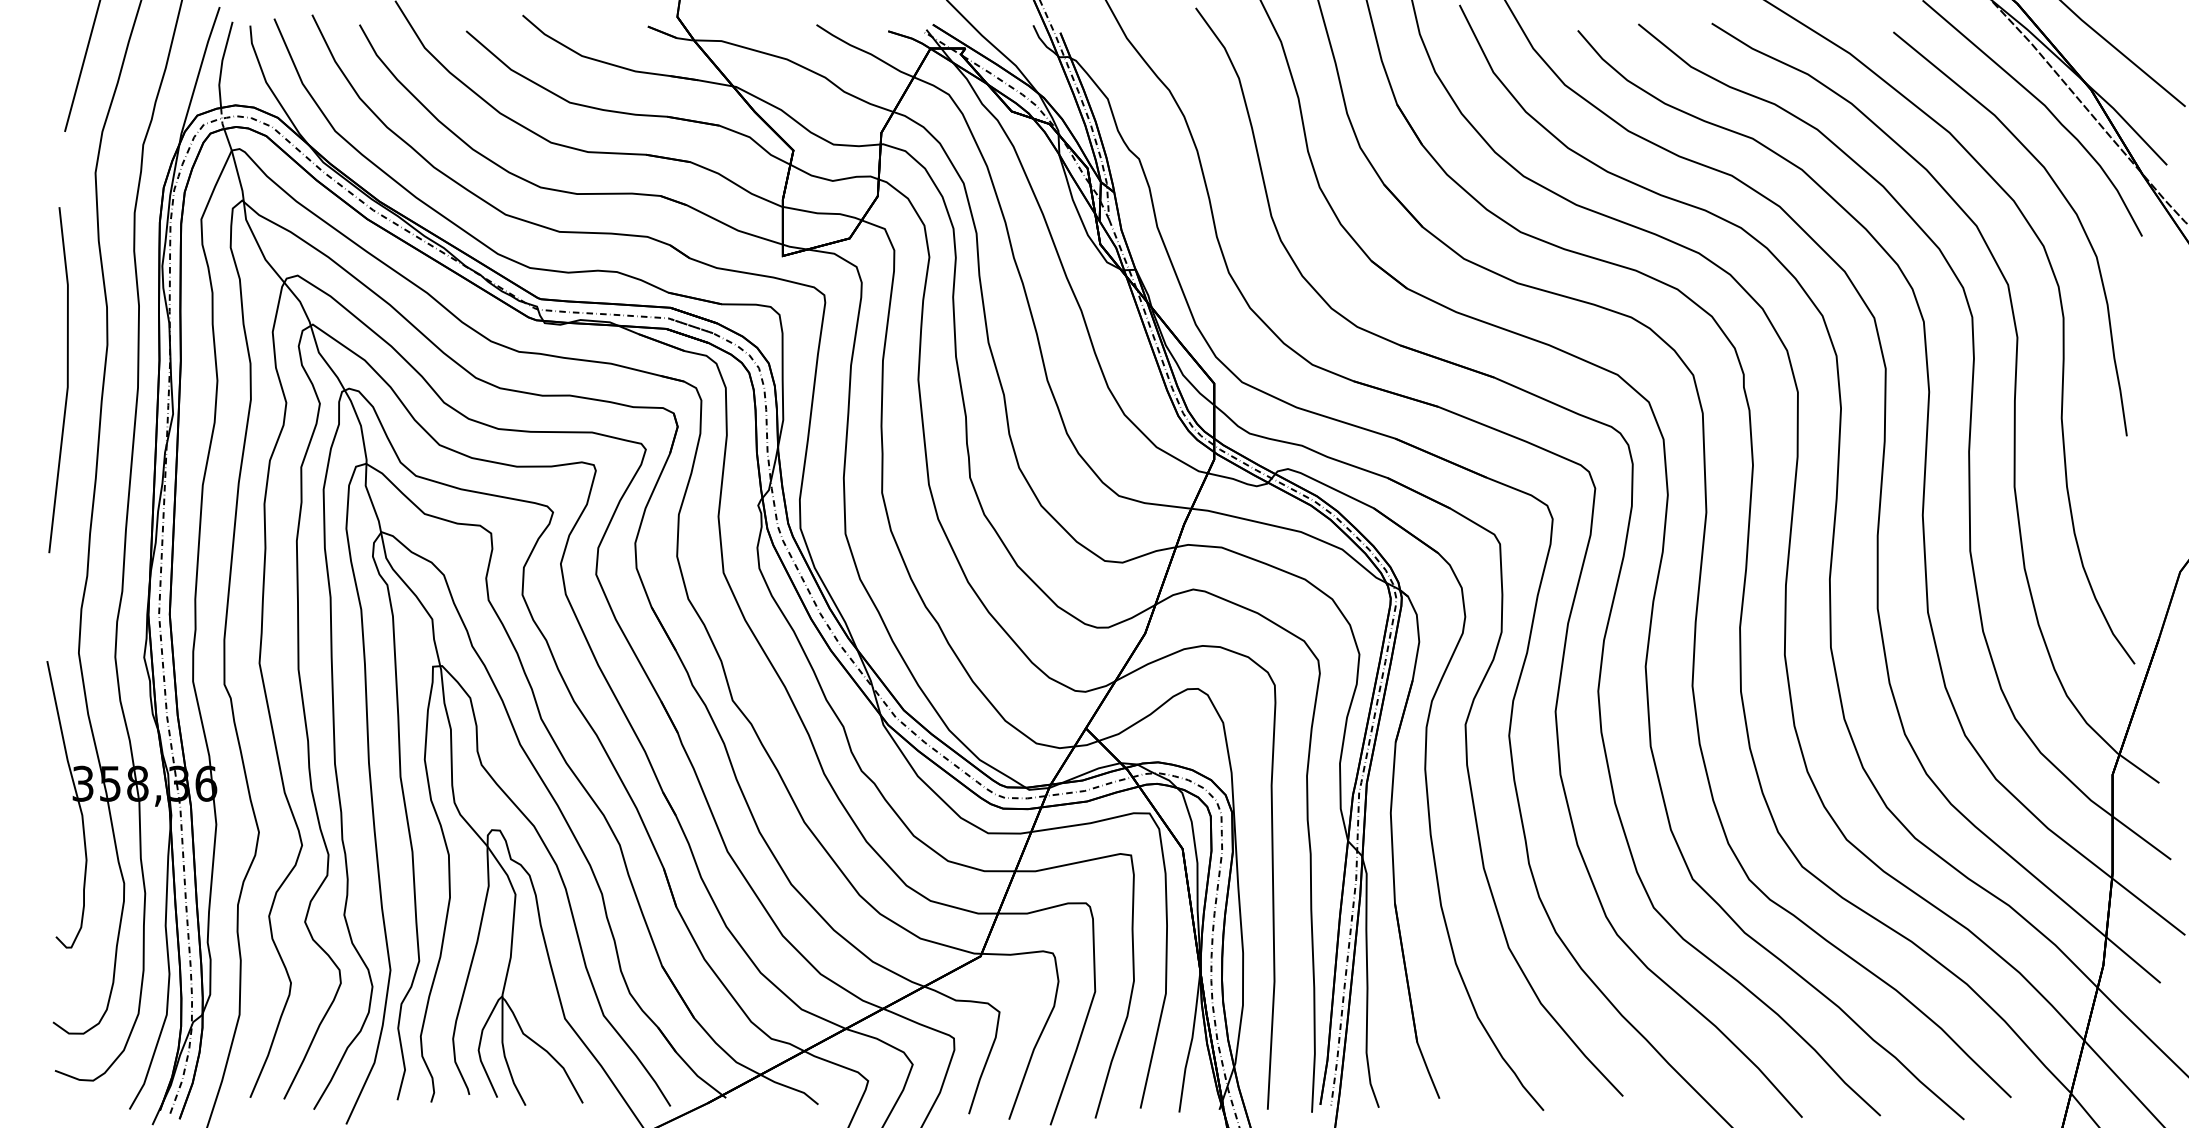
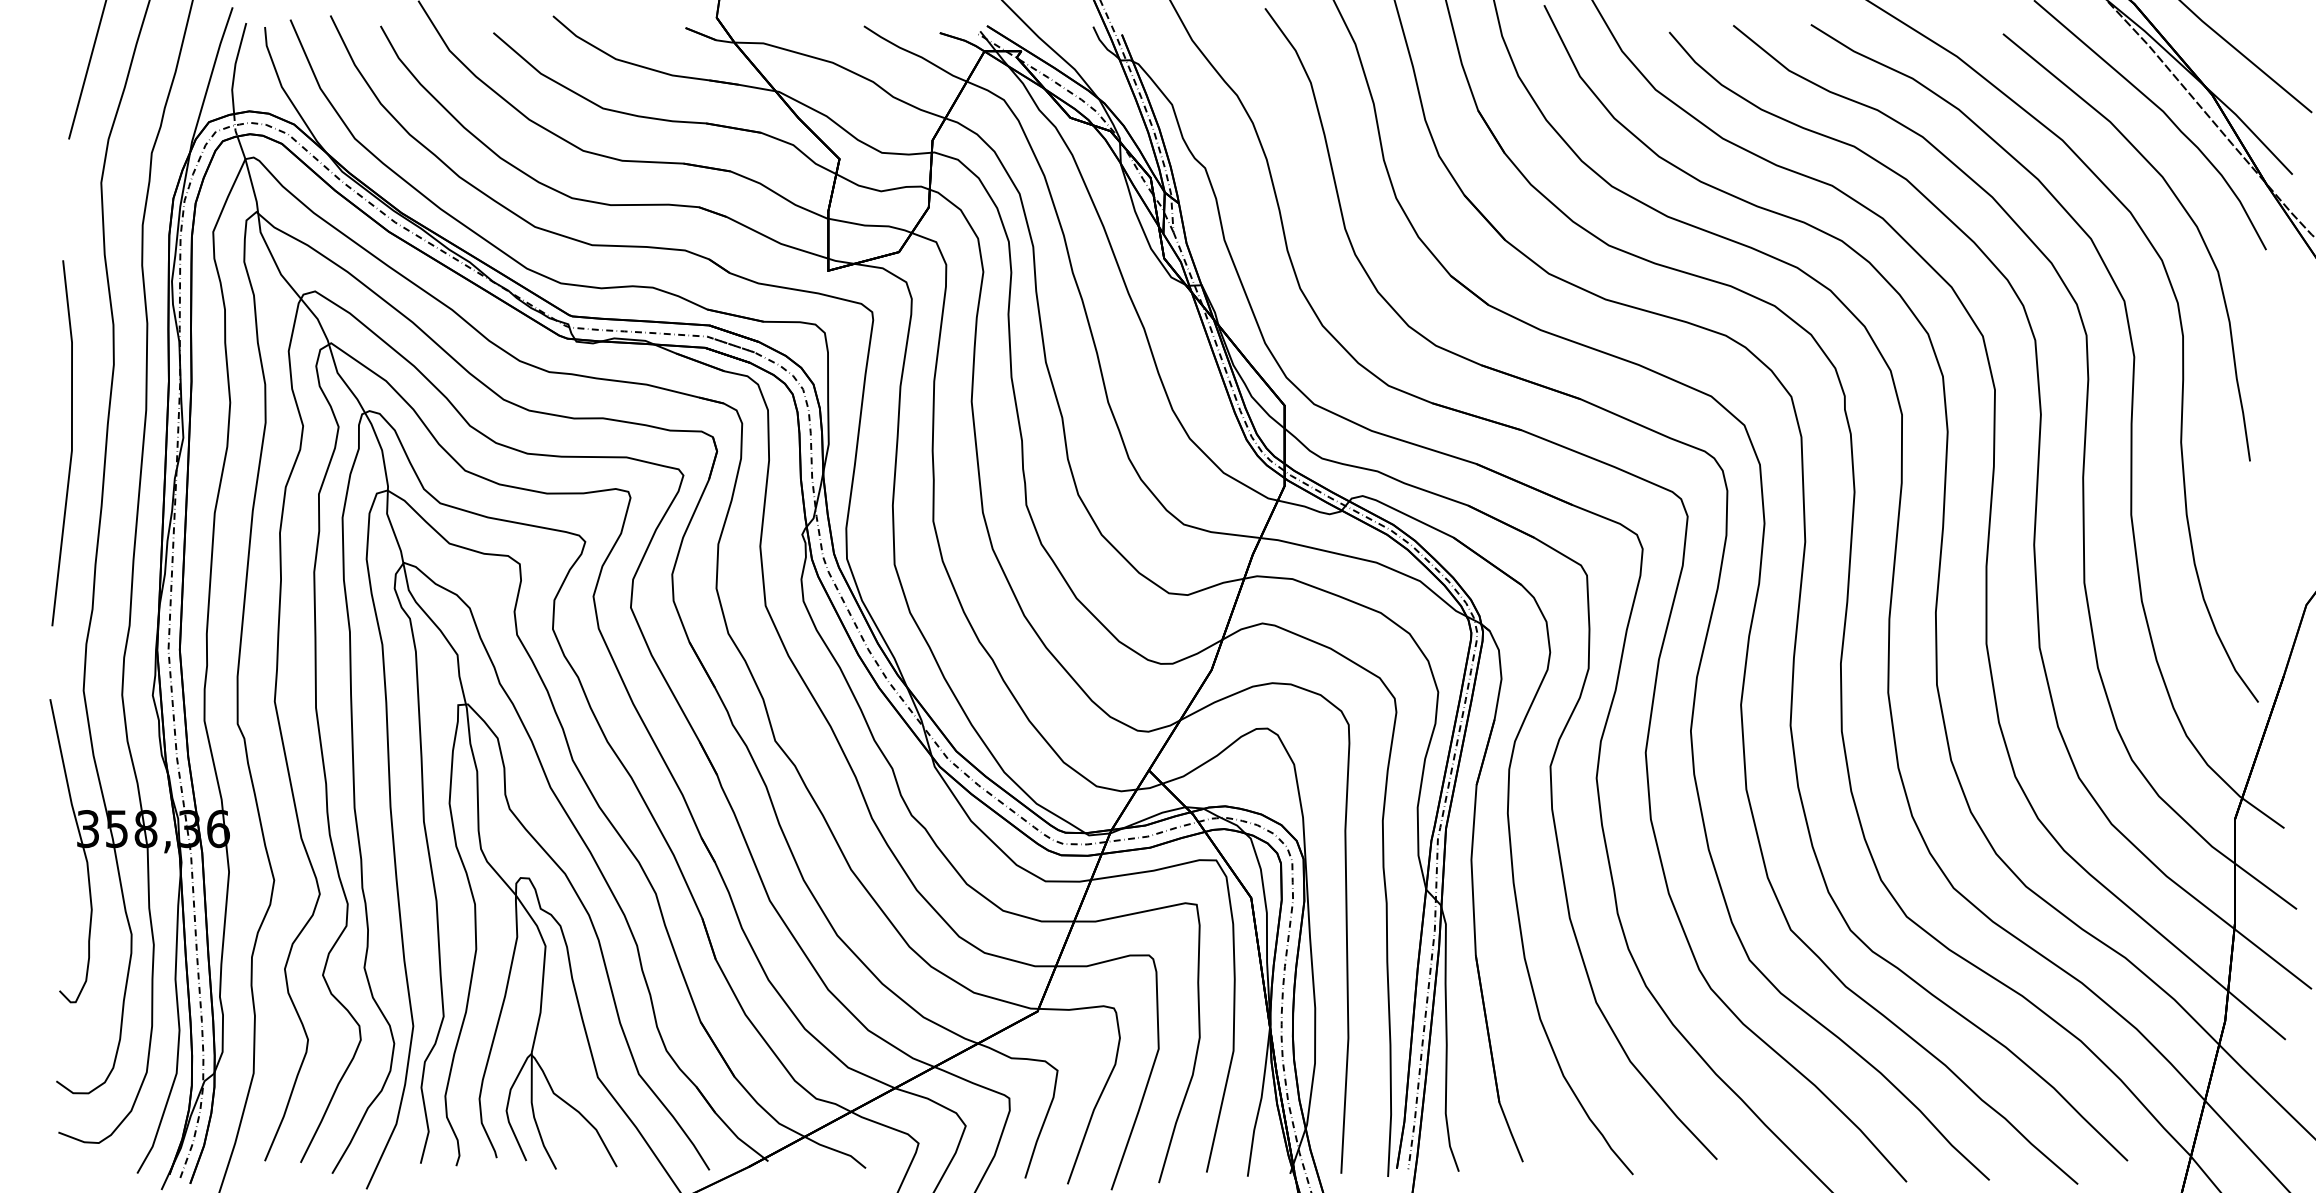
line: (66, 380) -> (70, 443), moved

